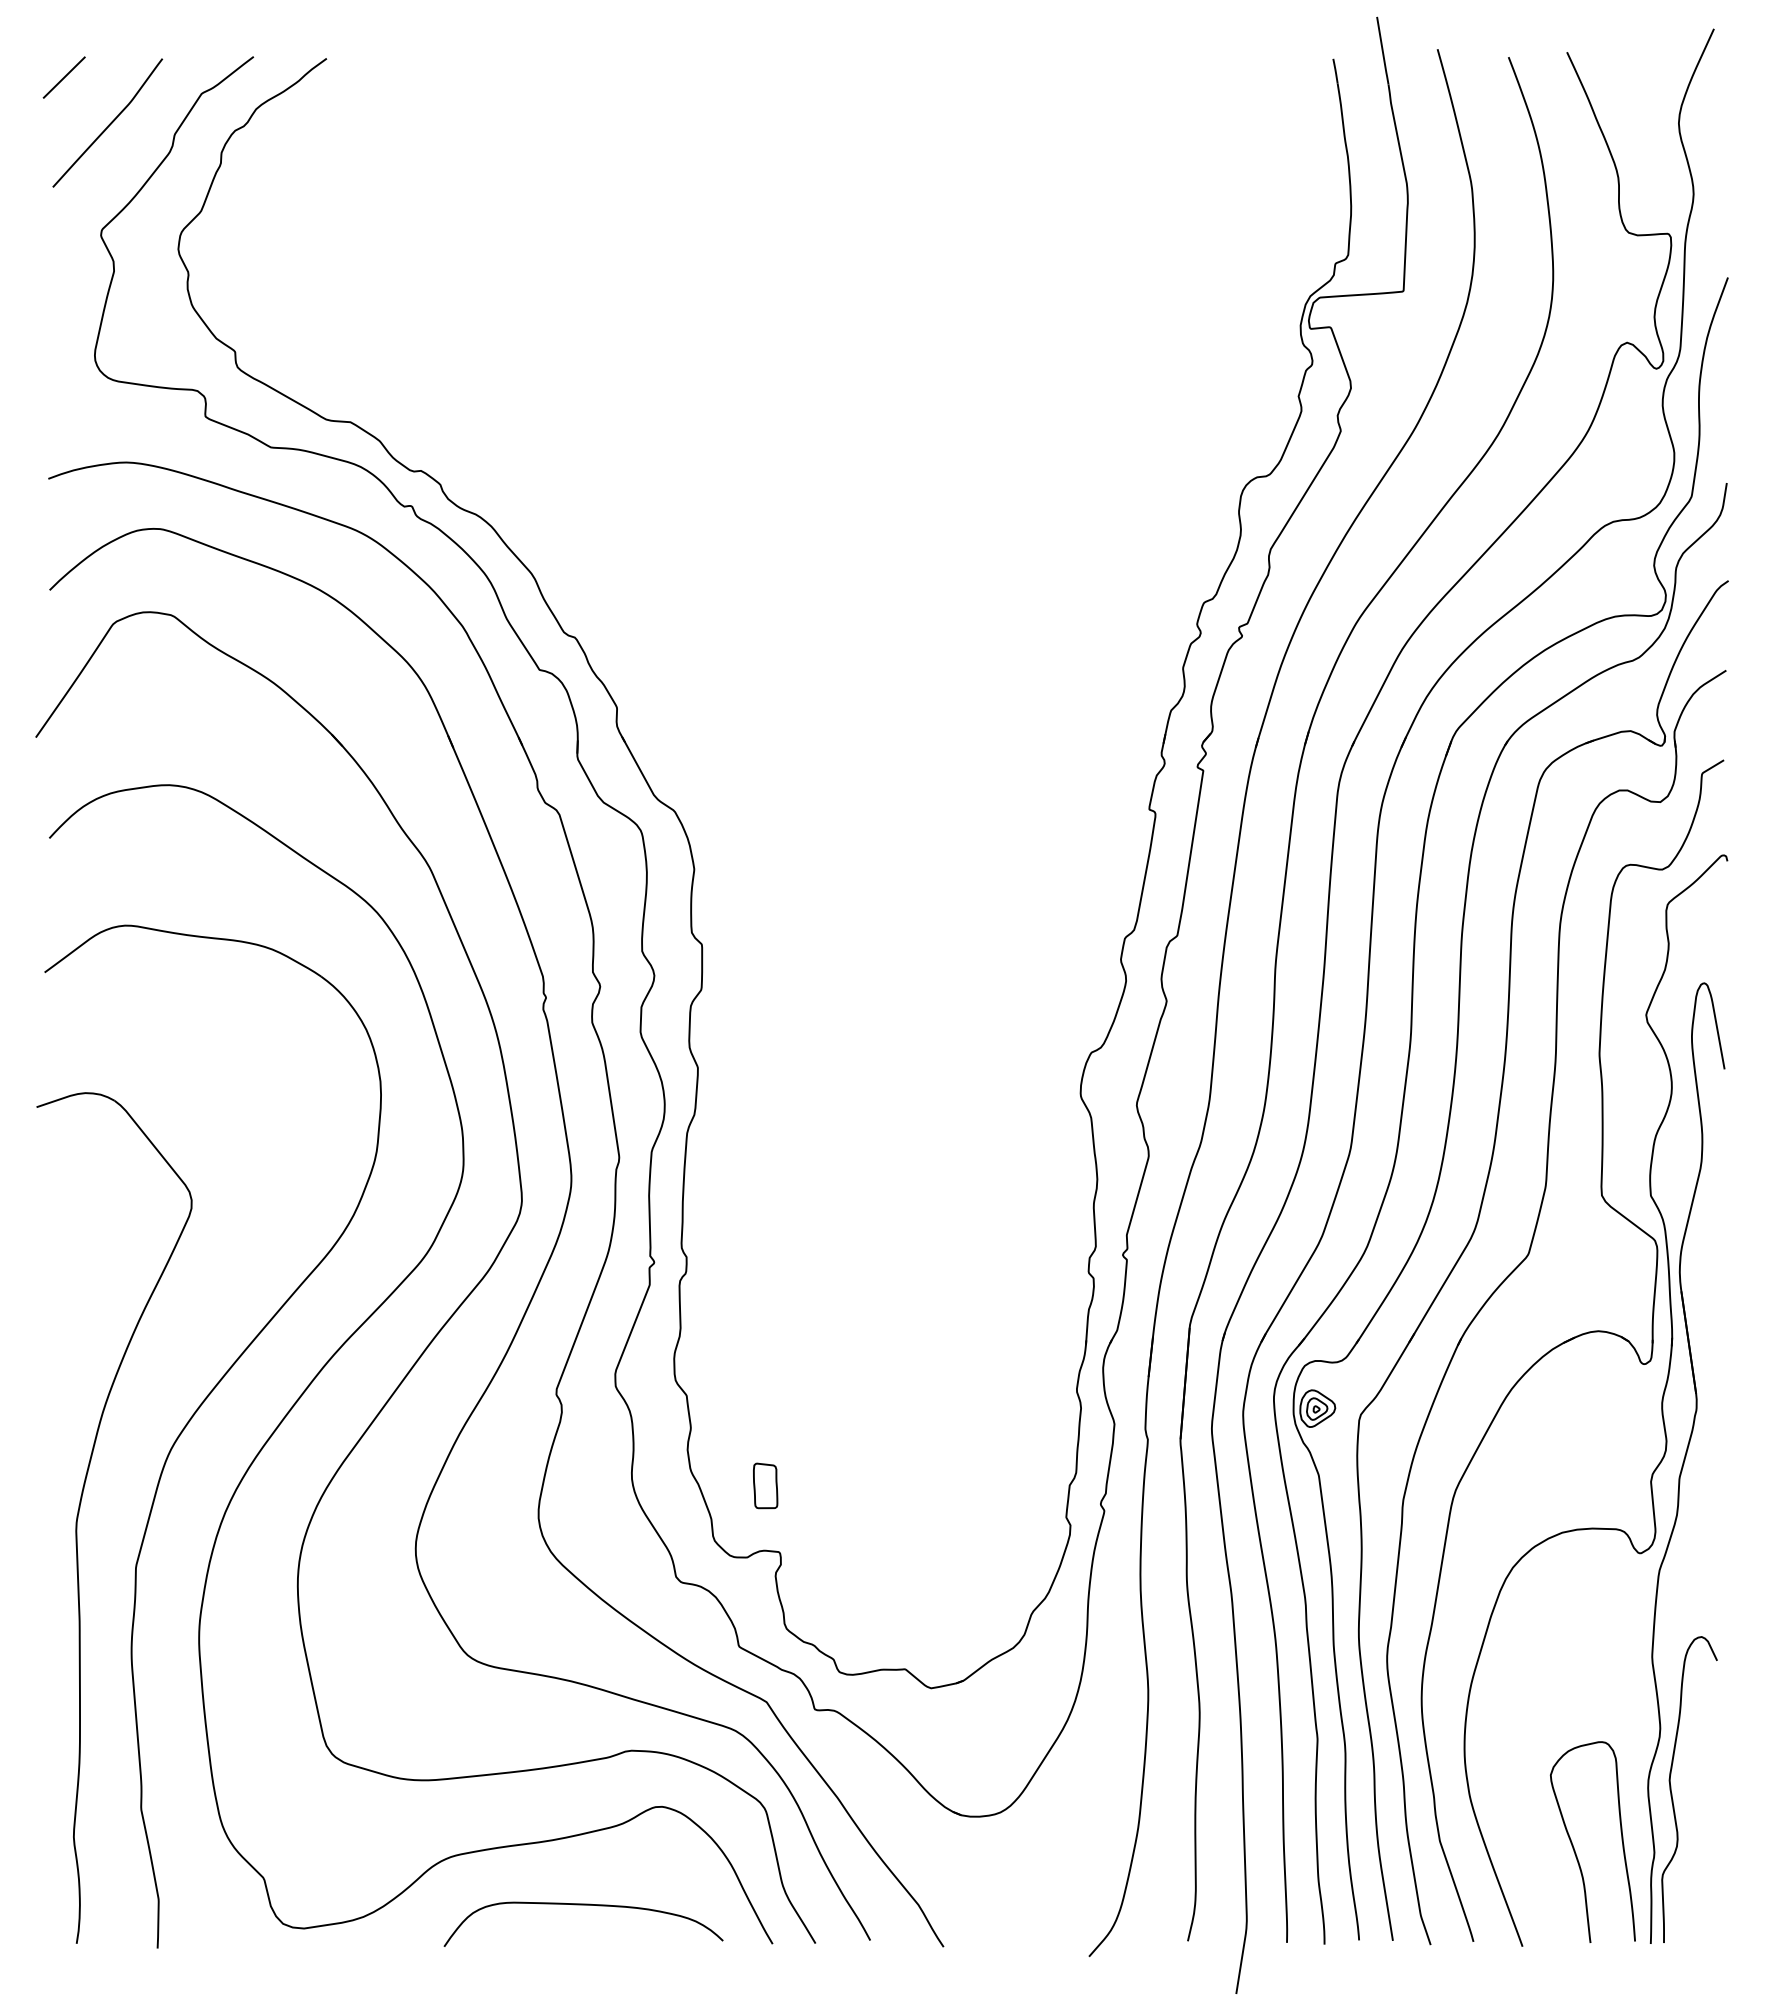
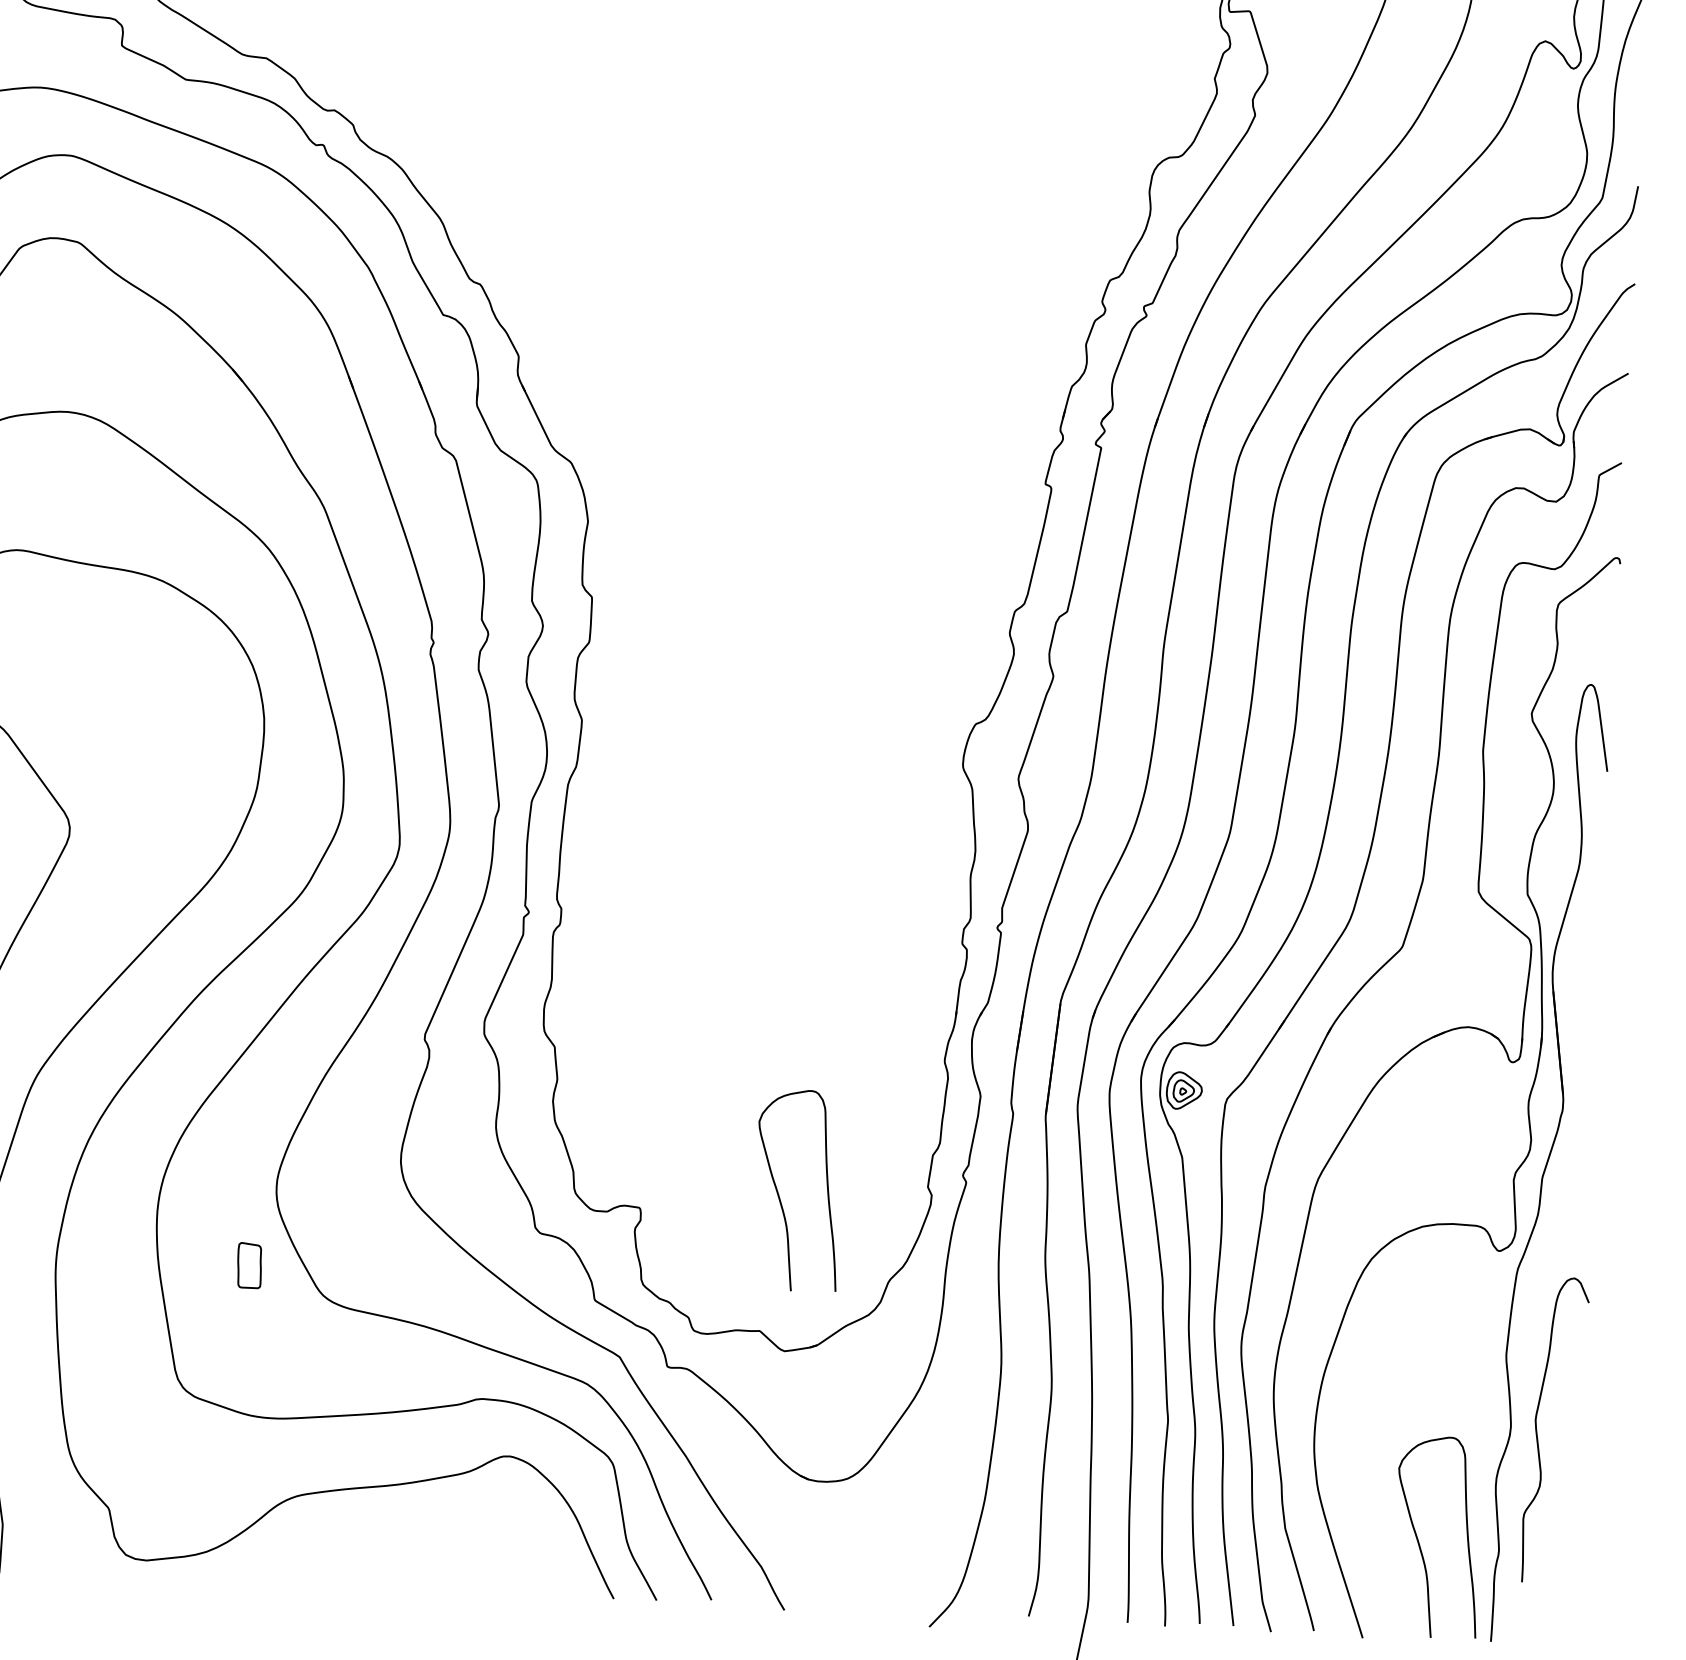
part: (765, 1485) -> (249, 1265), moved
curve: (918, 1532) -> (779, 1195), added
curve: (1672, 1793) -> (1537, 1433), moved
curve: (583, 1905) -> (426, 1551), removed

